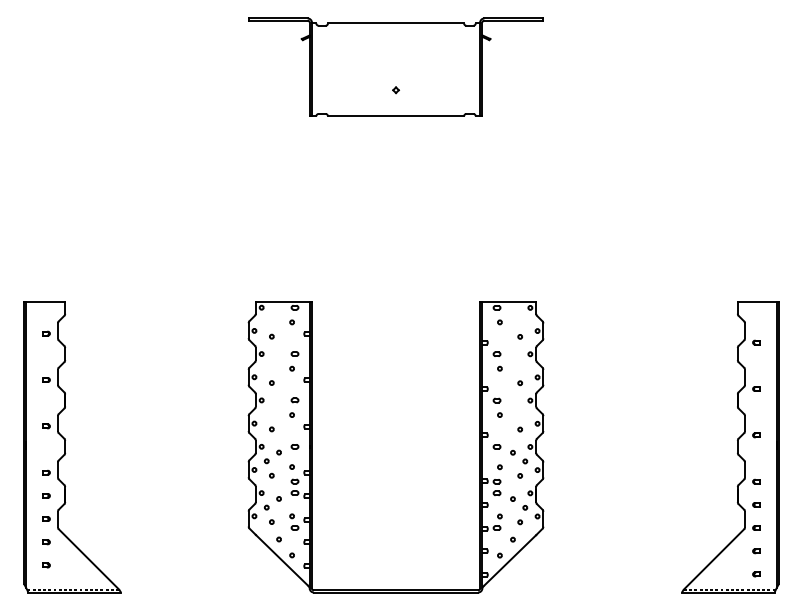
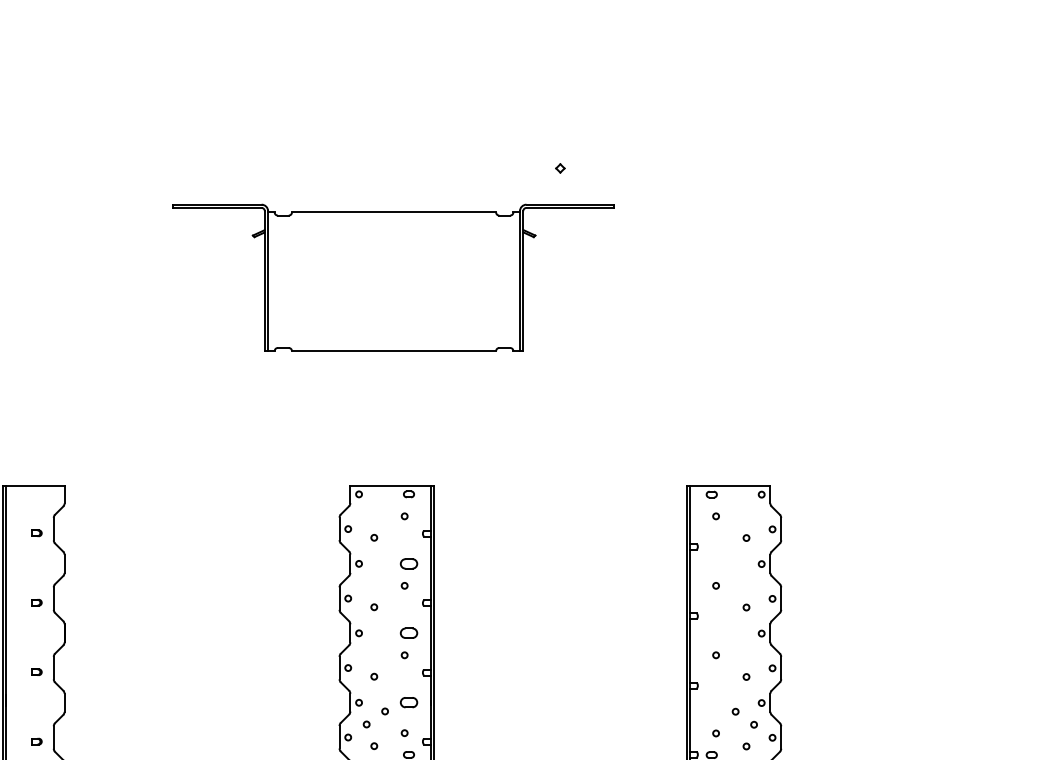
part: (395, 66) -> (393, 276), moved
part: (294, 353) -> (408, 562), size x1.6
part: (496, 353) -> (710, 562), removed
part: (294, 400) -> (408, 633), size x1.6
part: (496, 400) -> (710, 633), removed
part: (294, 446) -> (408, 702), size x1.6
part: (496, 446) -> (710, 702), removed

